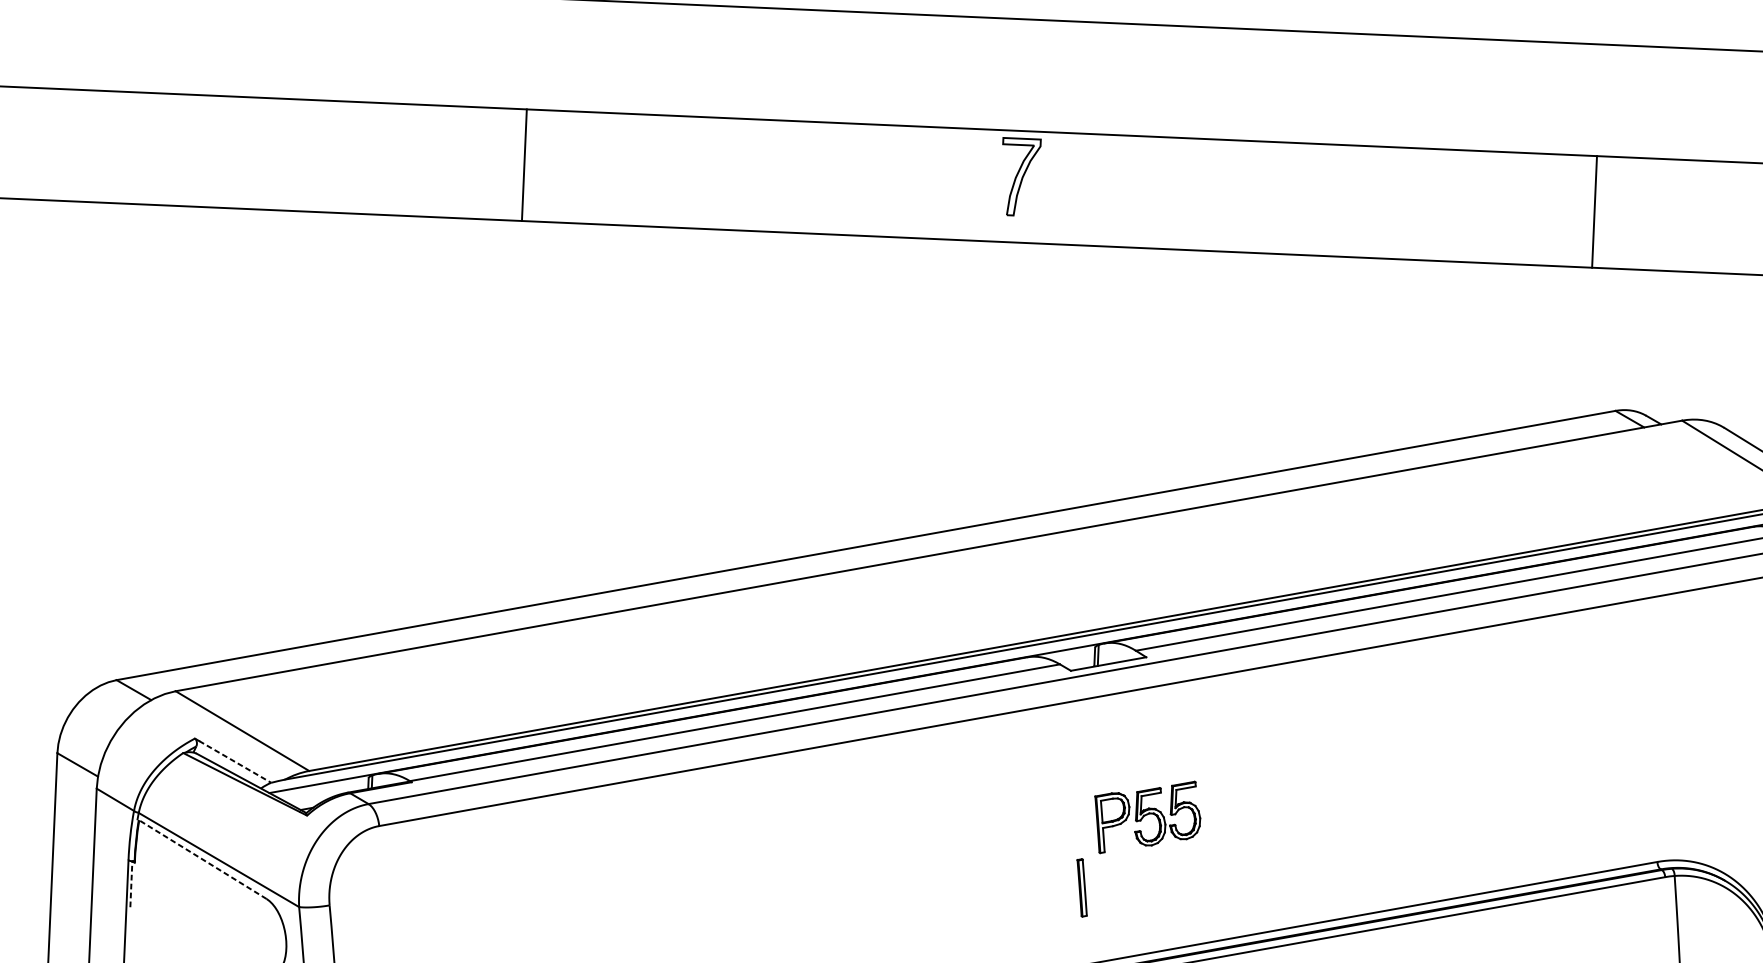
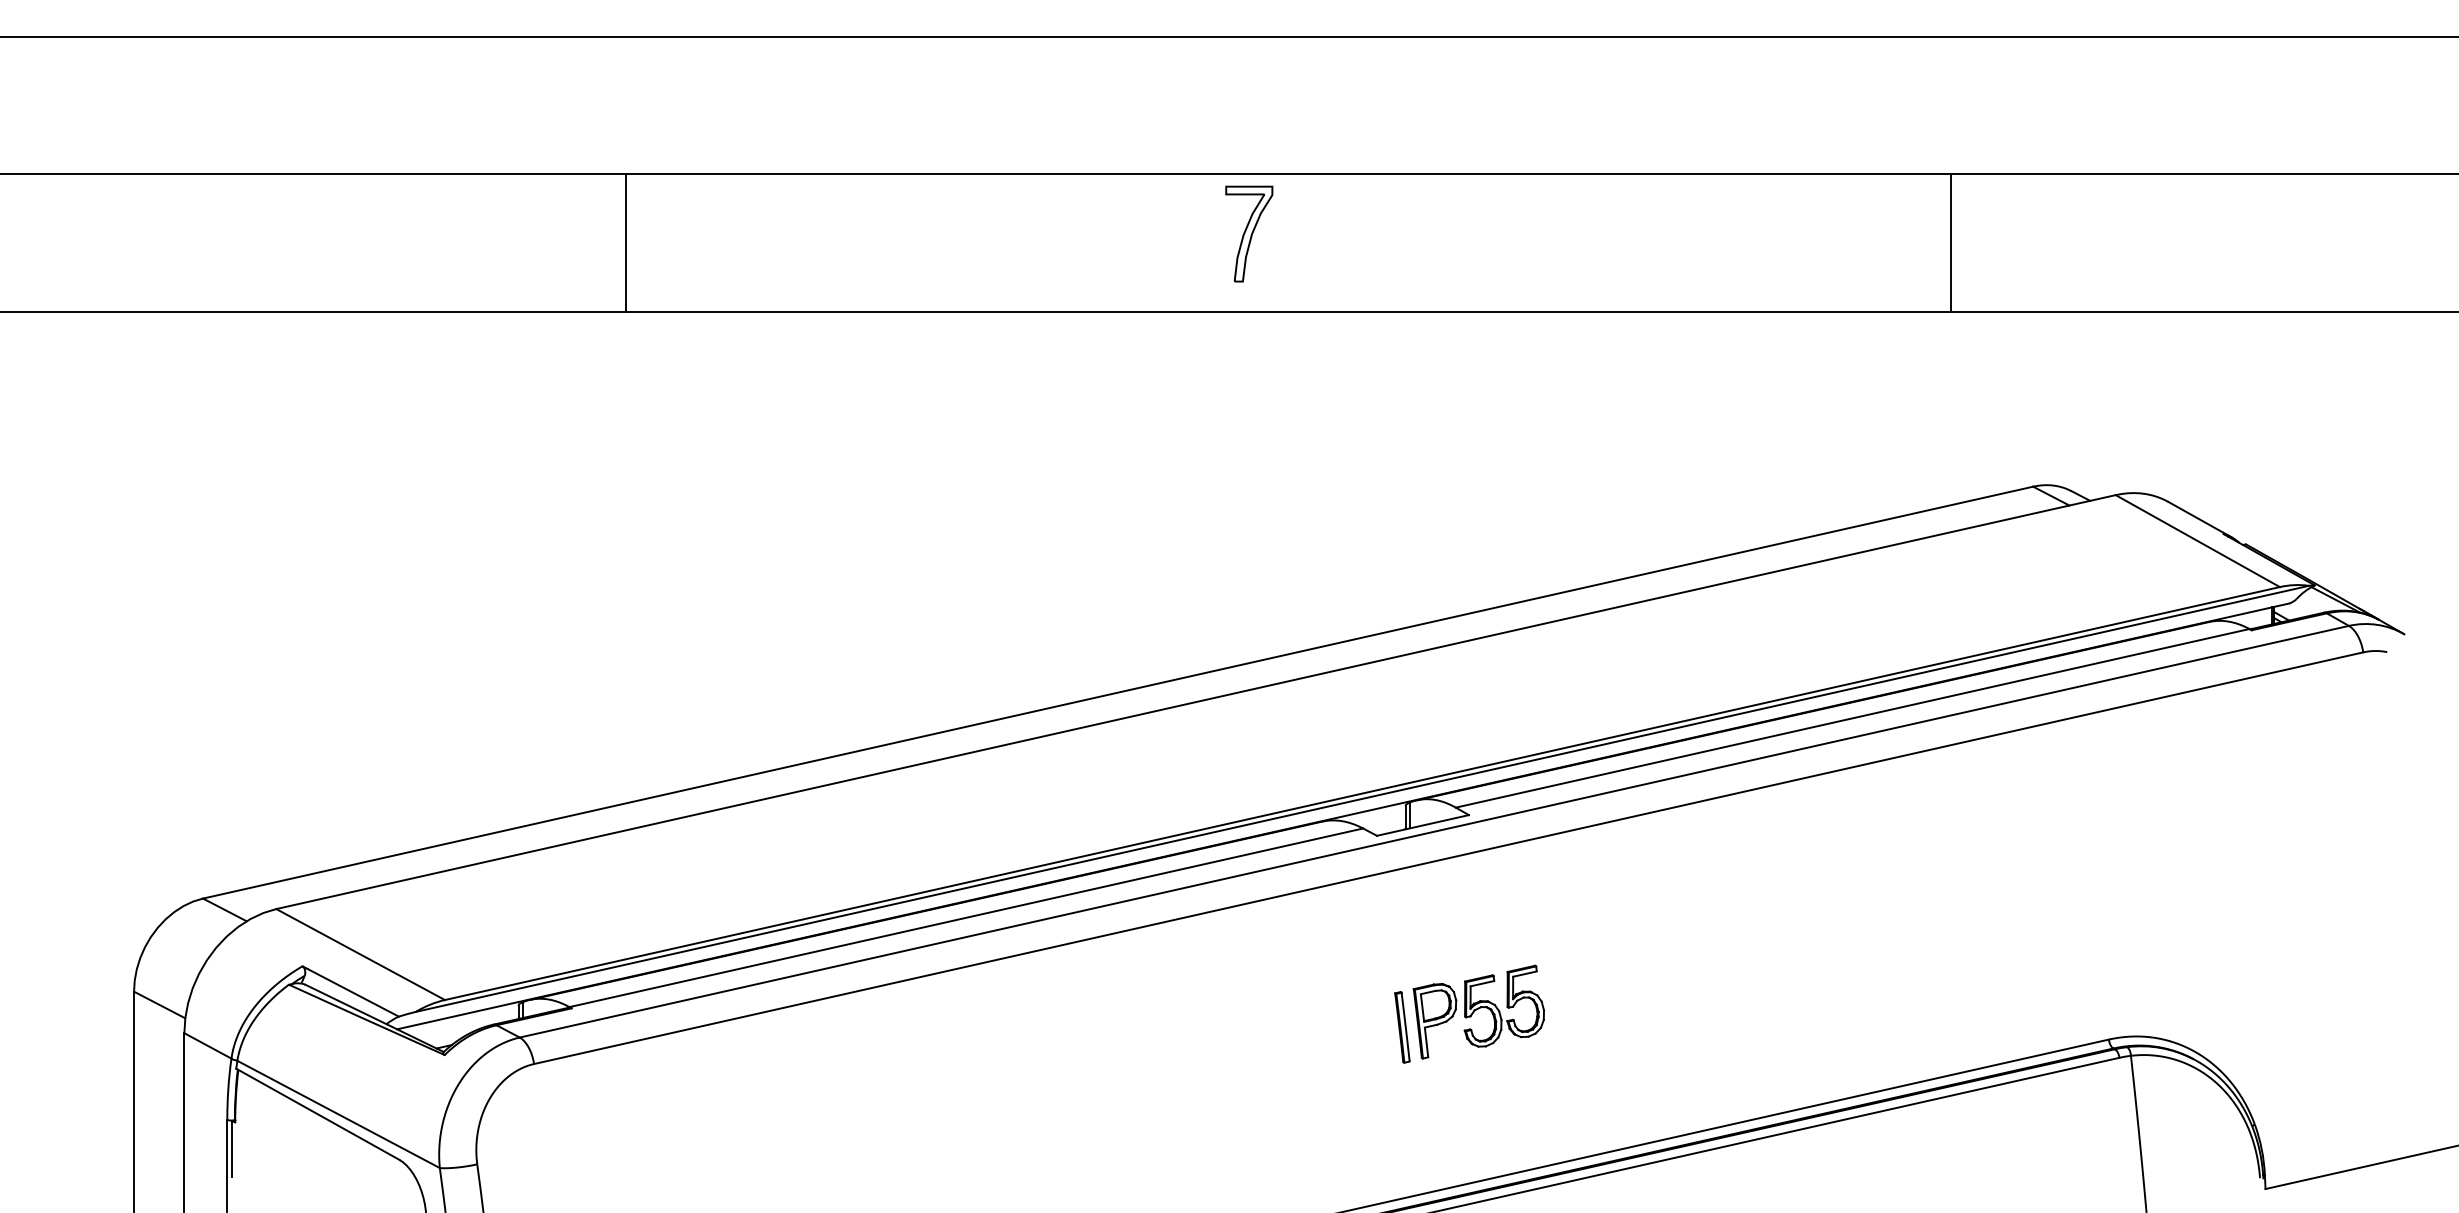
line: (524, 164) -> (626, 242), moved
part: (1020, 176) -> (1249, 233), moved
line: (1594, 211) -> (1950, 242), moved
line: (235, 762) -> (353, 993), dashed -> solid
line: (201, 859) -> (317, 1114), dashed -> solid
line: (131, 883) -> (232, 1148), dashed -> solid
part: (1082, 888) -> (1402, 1027), moved

